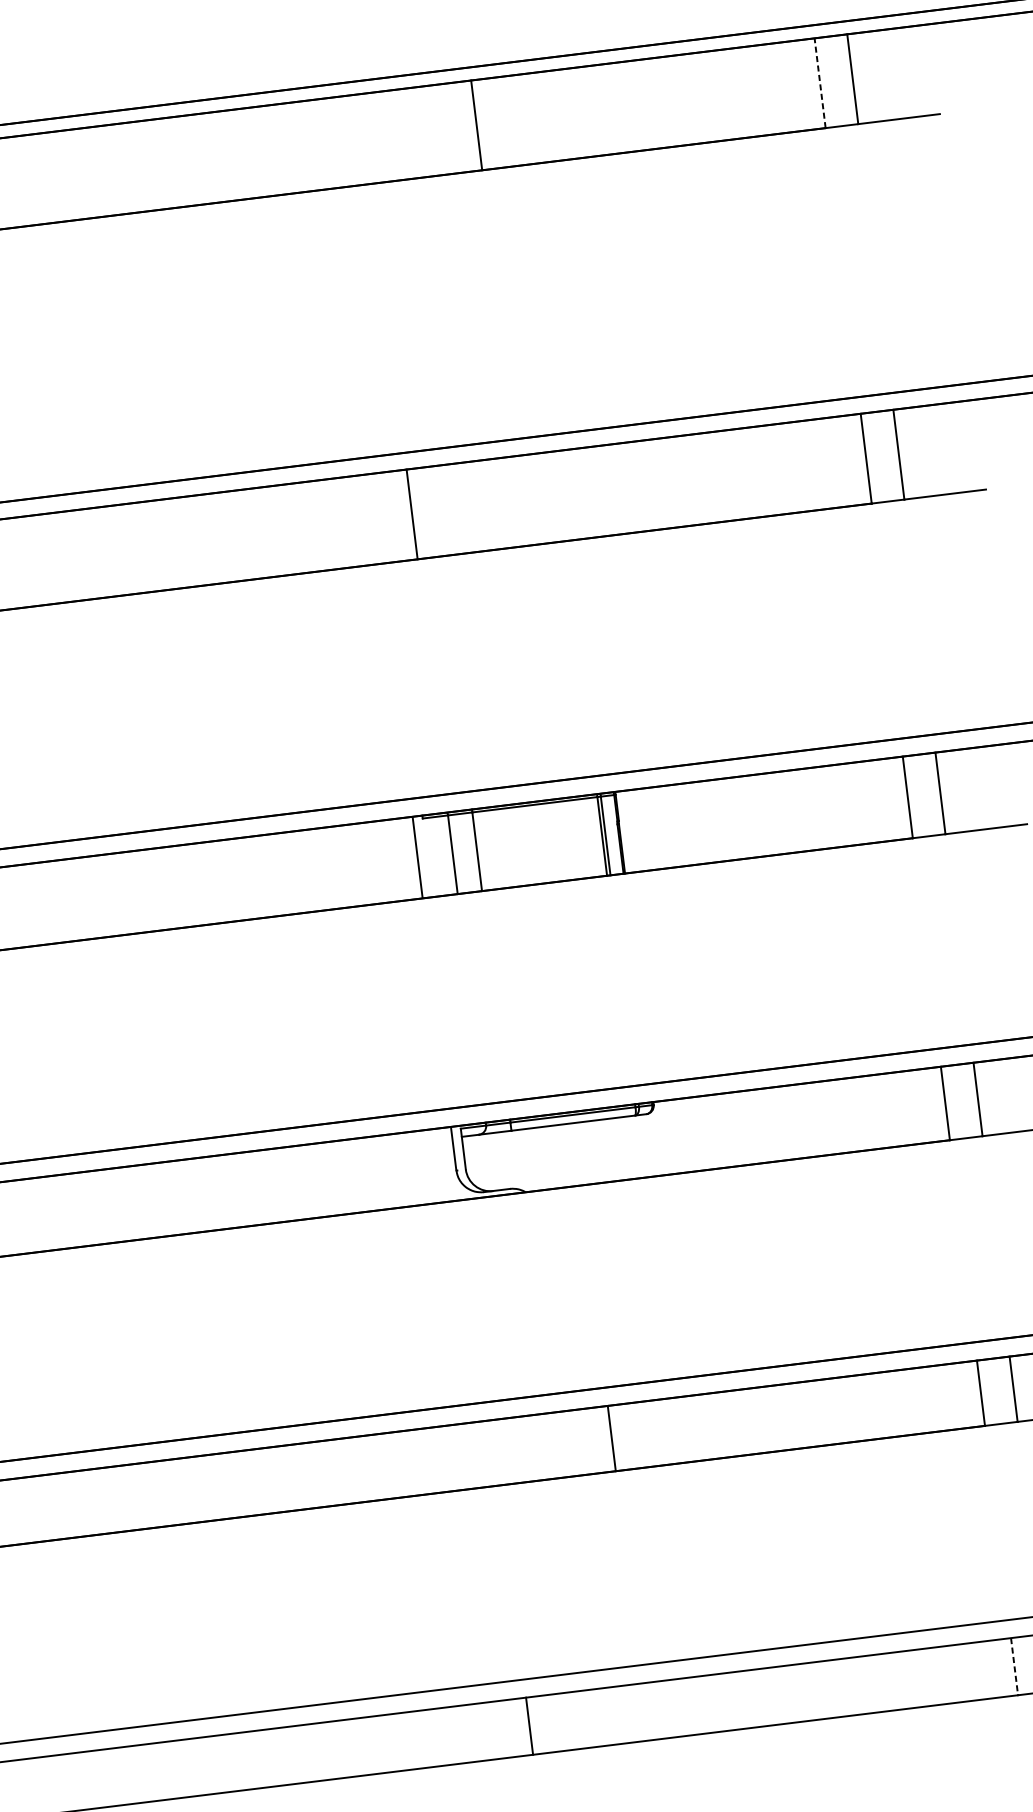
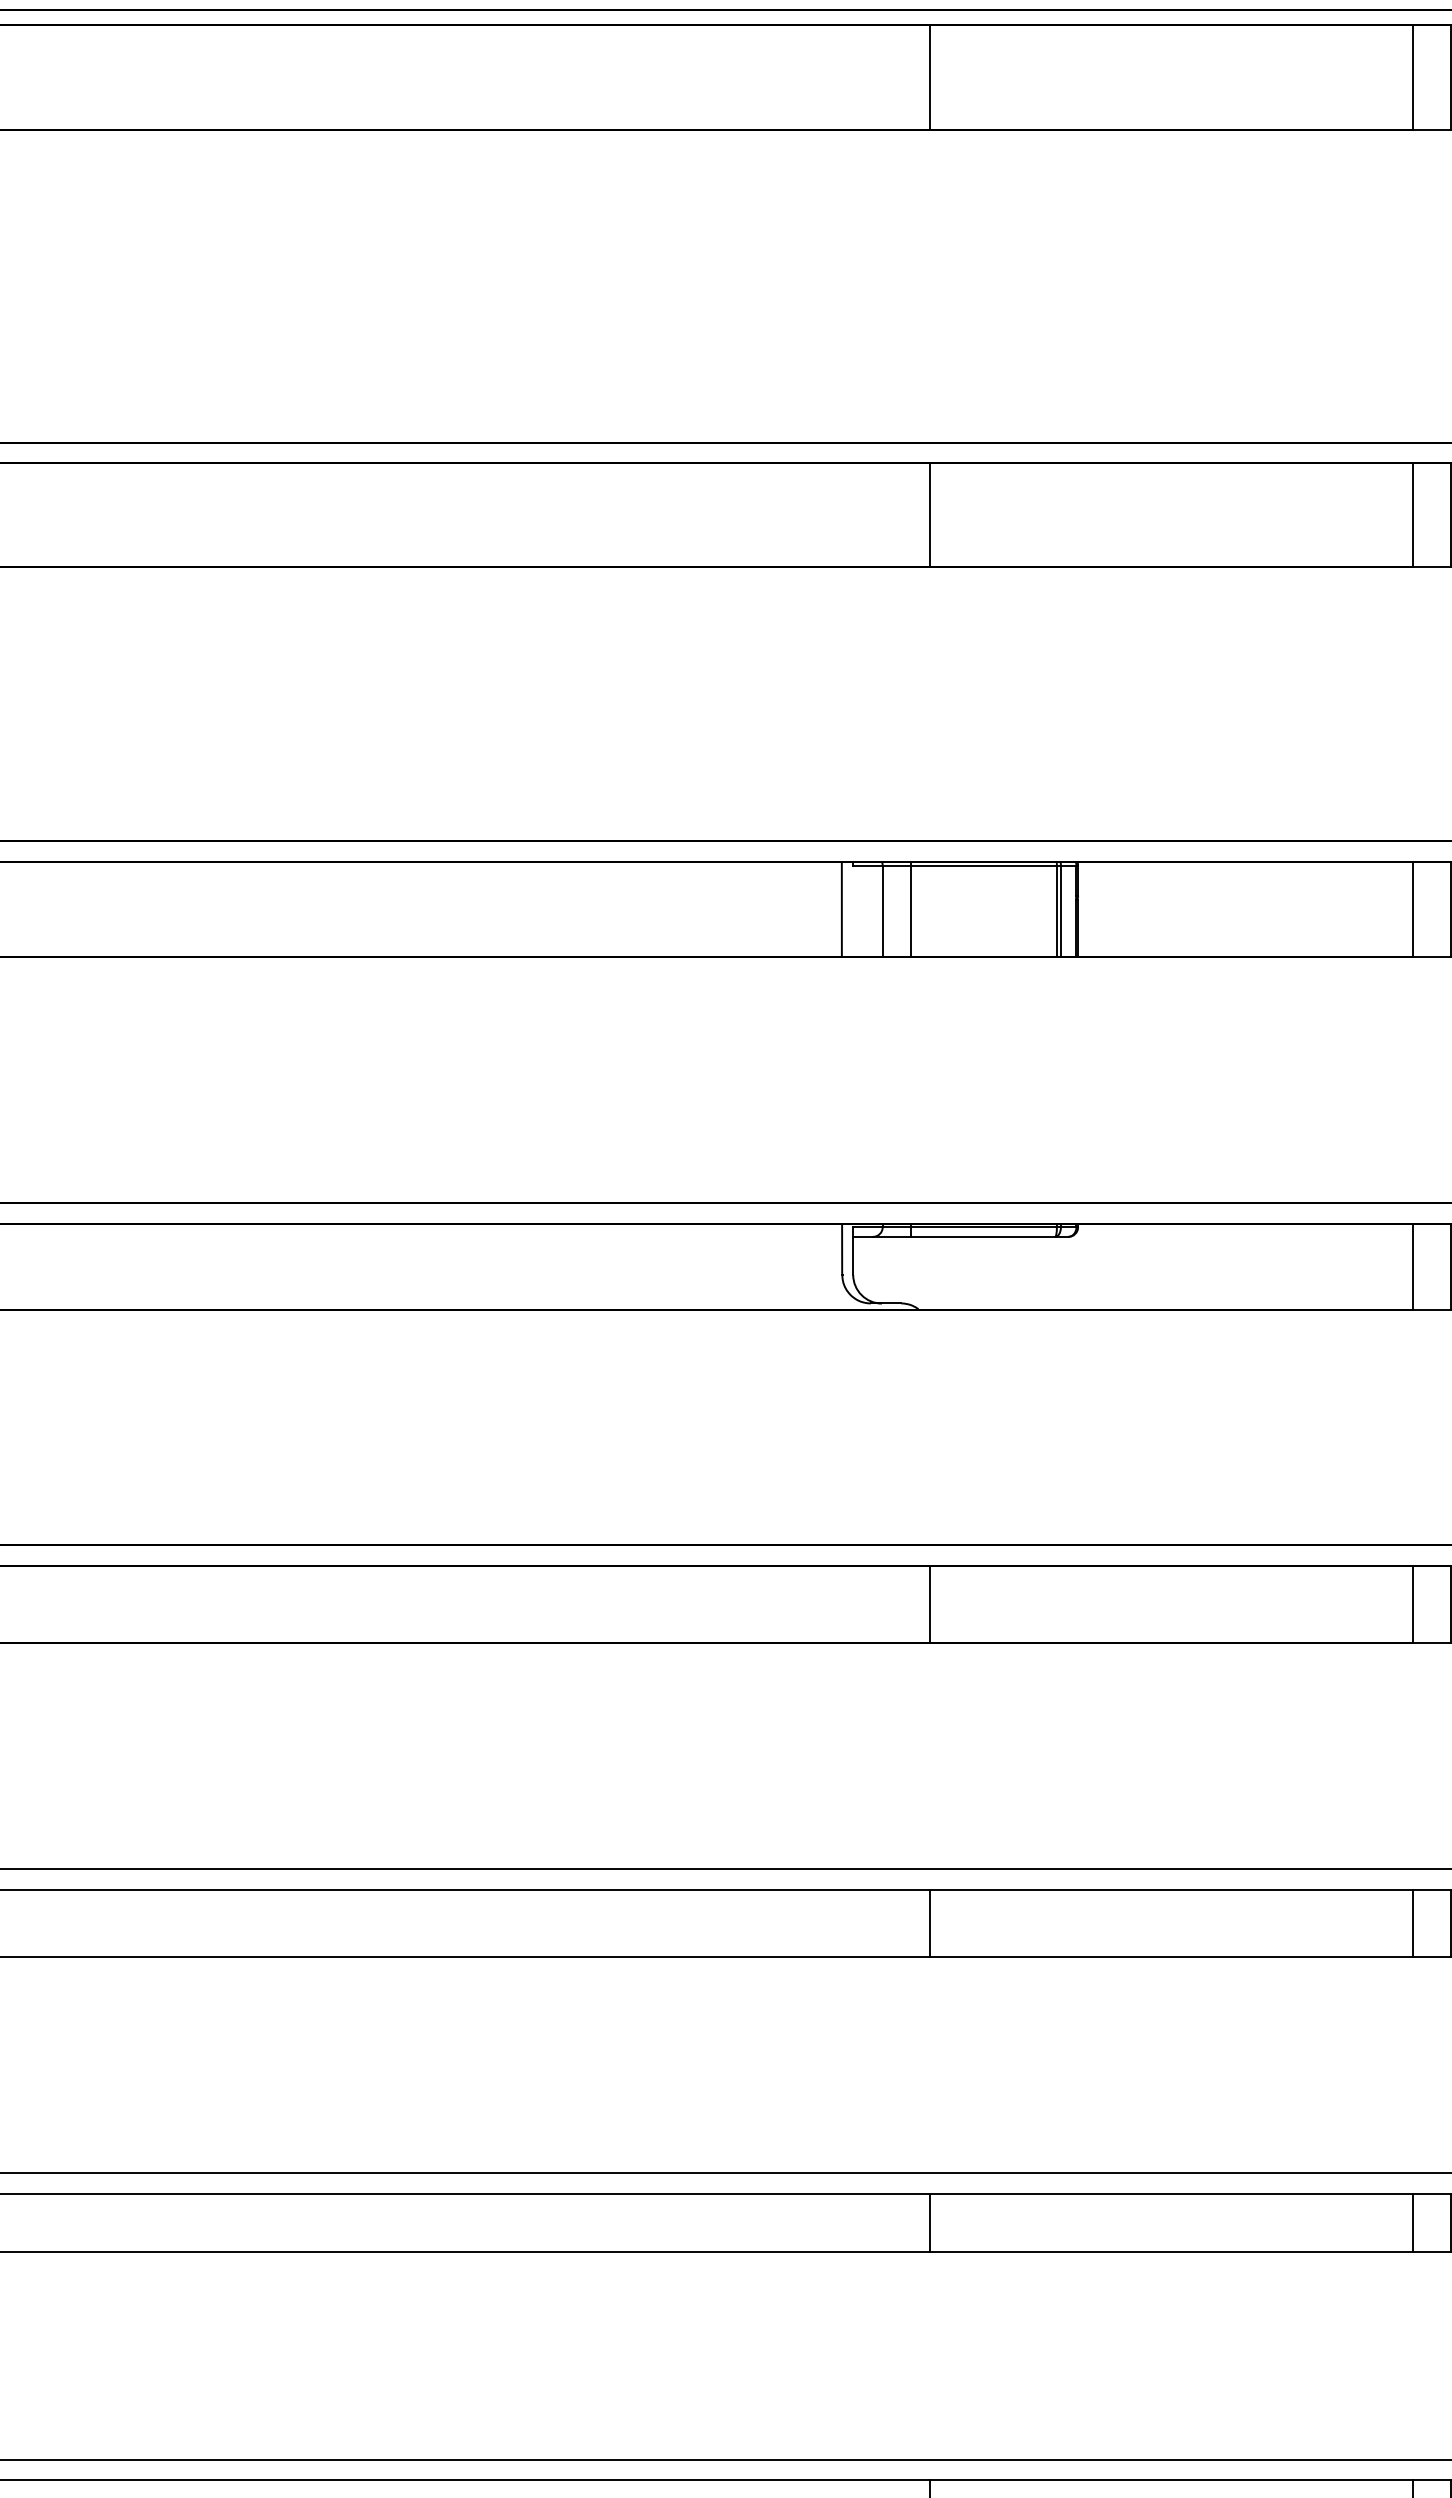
line: (820, 82) -> (1413, 76), dashed -> solid
line: (476, 124) -> (929, 76), moved
line: (411, 514) -> (929, 514), moved
line: (611, 1438) -> (929, 1604), moved
line: (1014, 1666) -> (1413, 1923), dashed -> solid
line: (529, 1725) -> (929, 1922), moved

